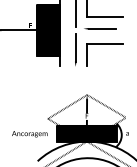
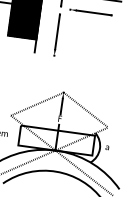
part: (104, 44) -> (93, 32), removed
hatch: (86, 133) -> (56, 140), removed

